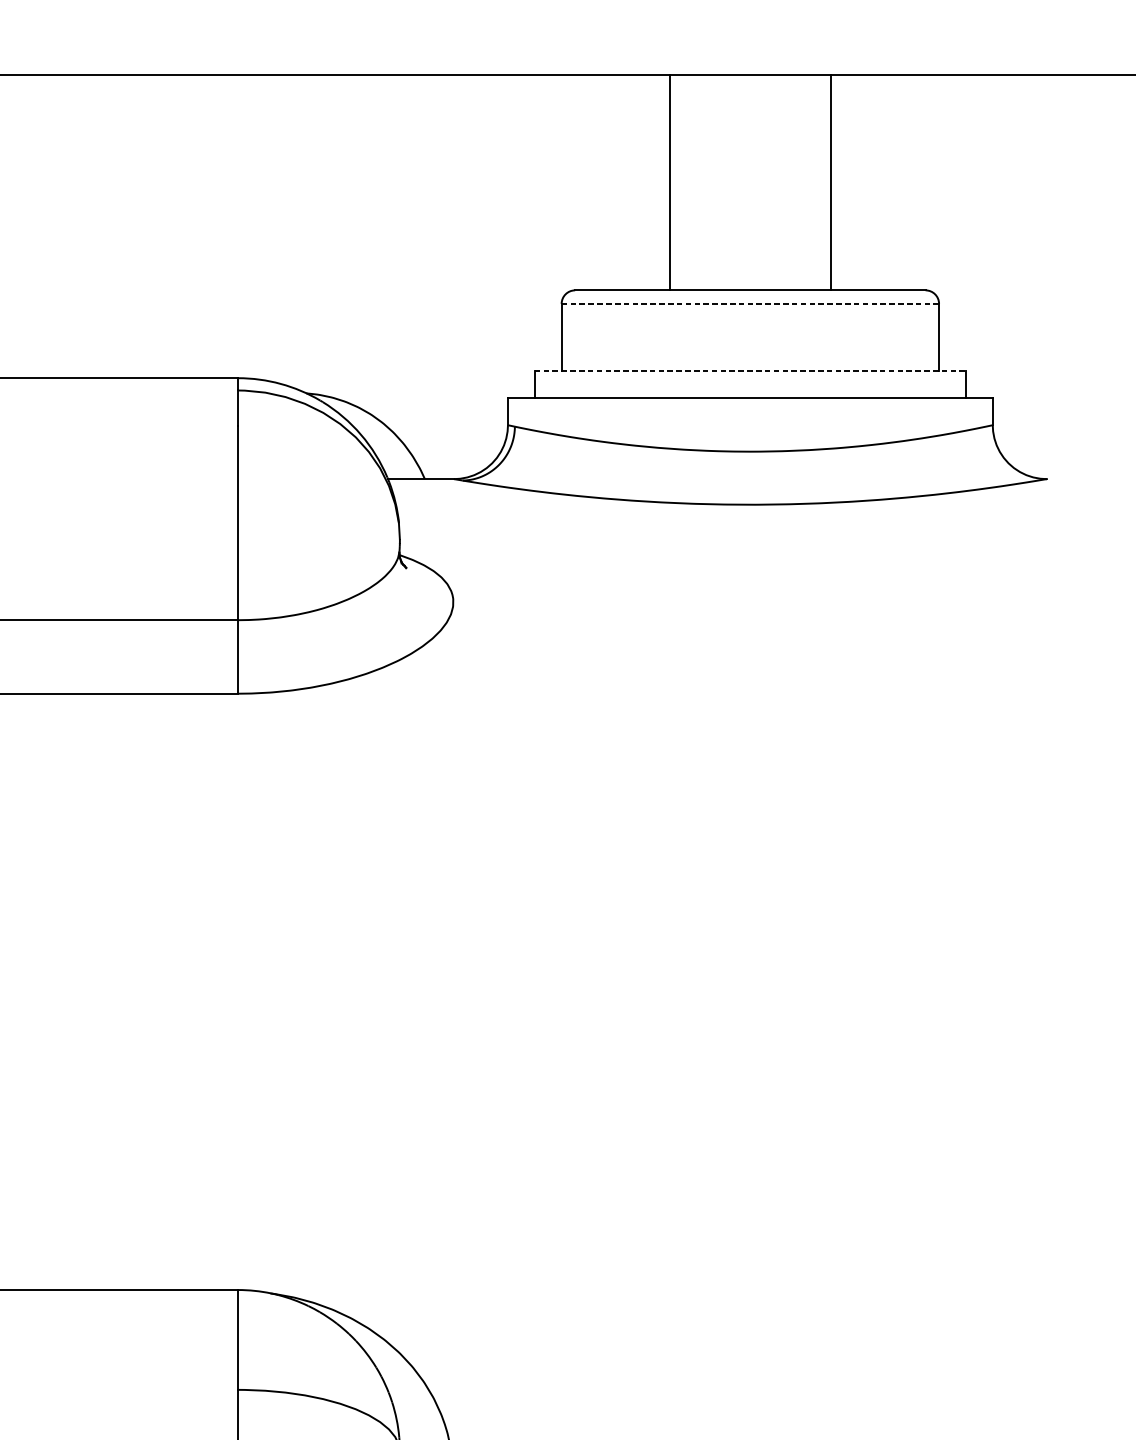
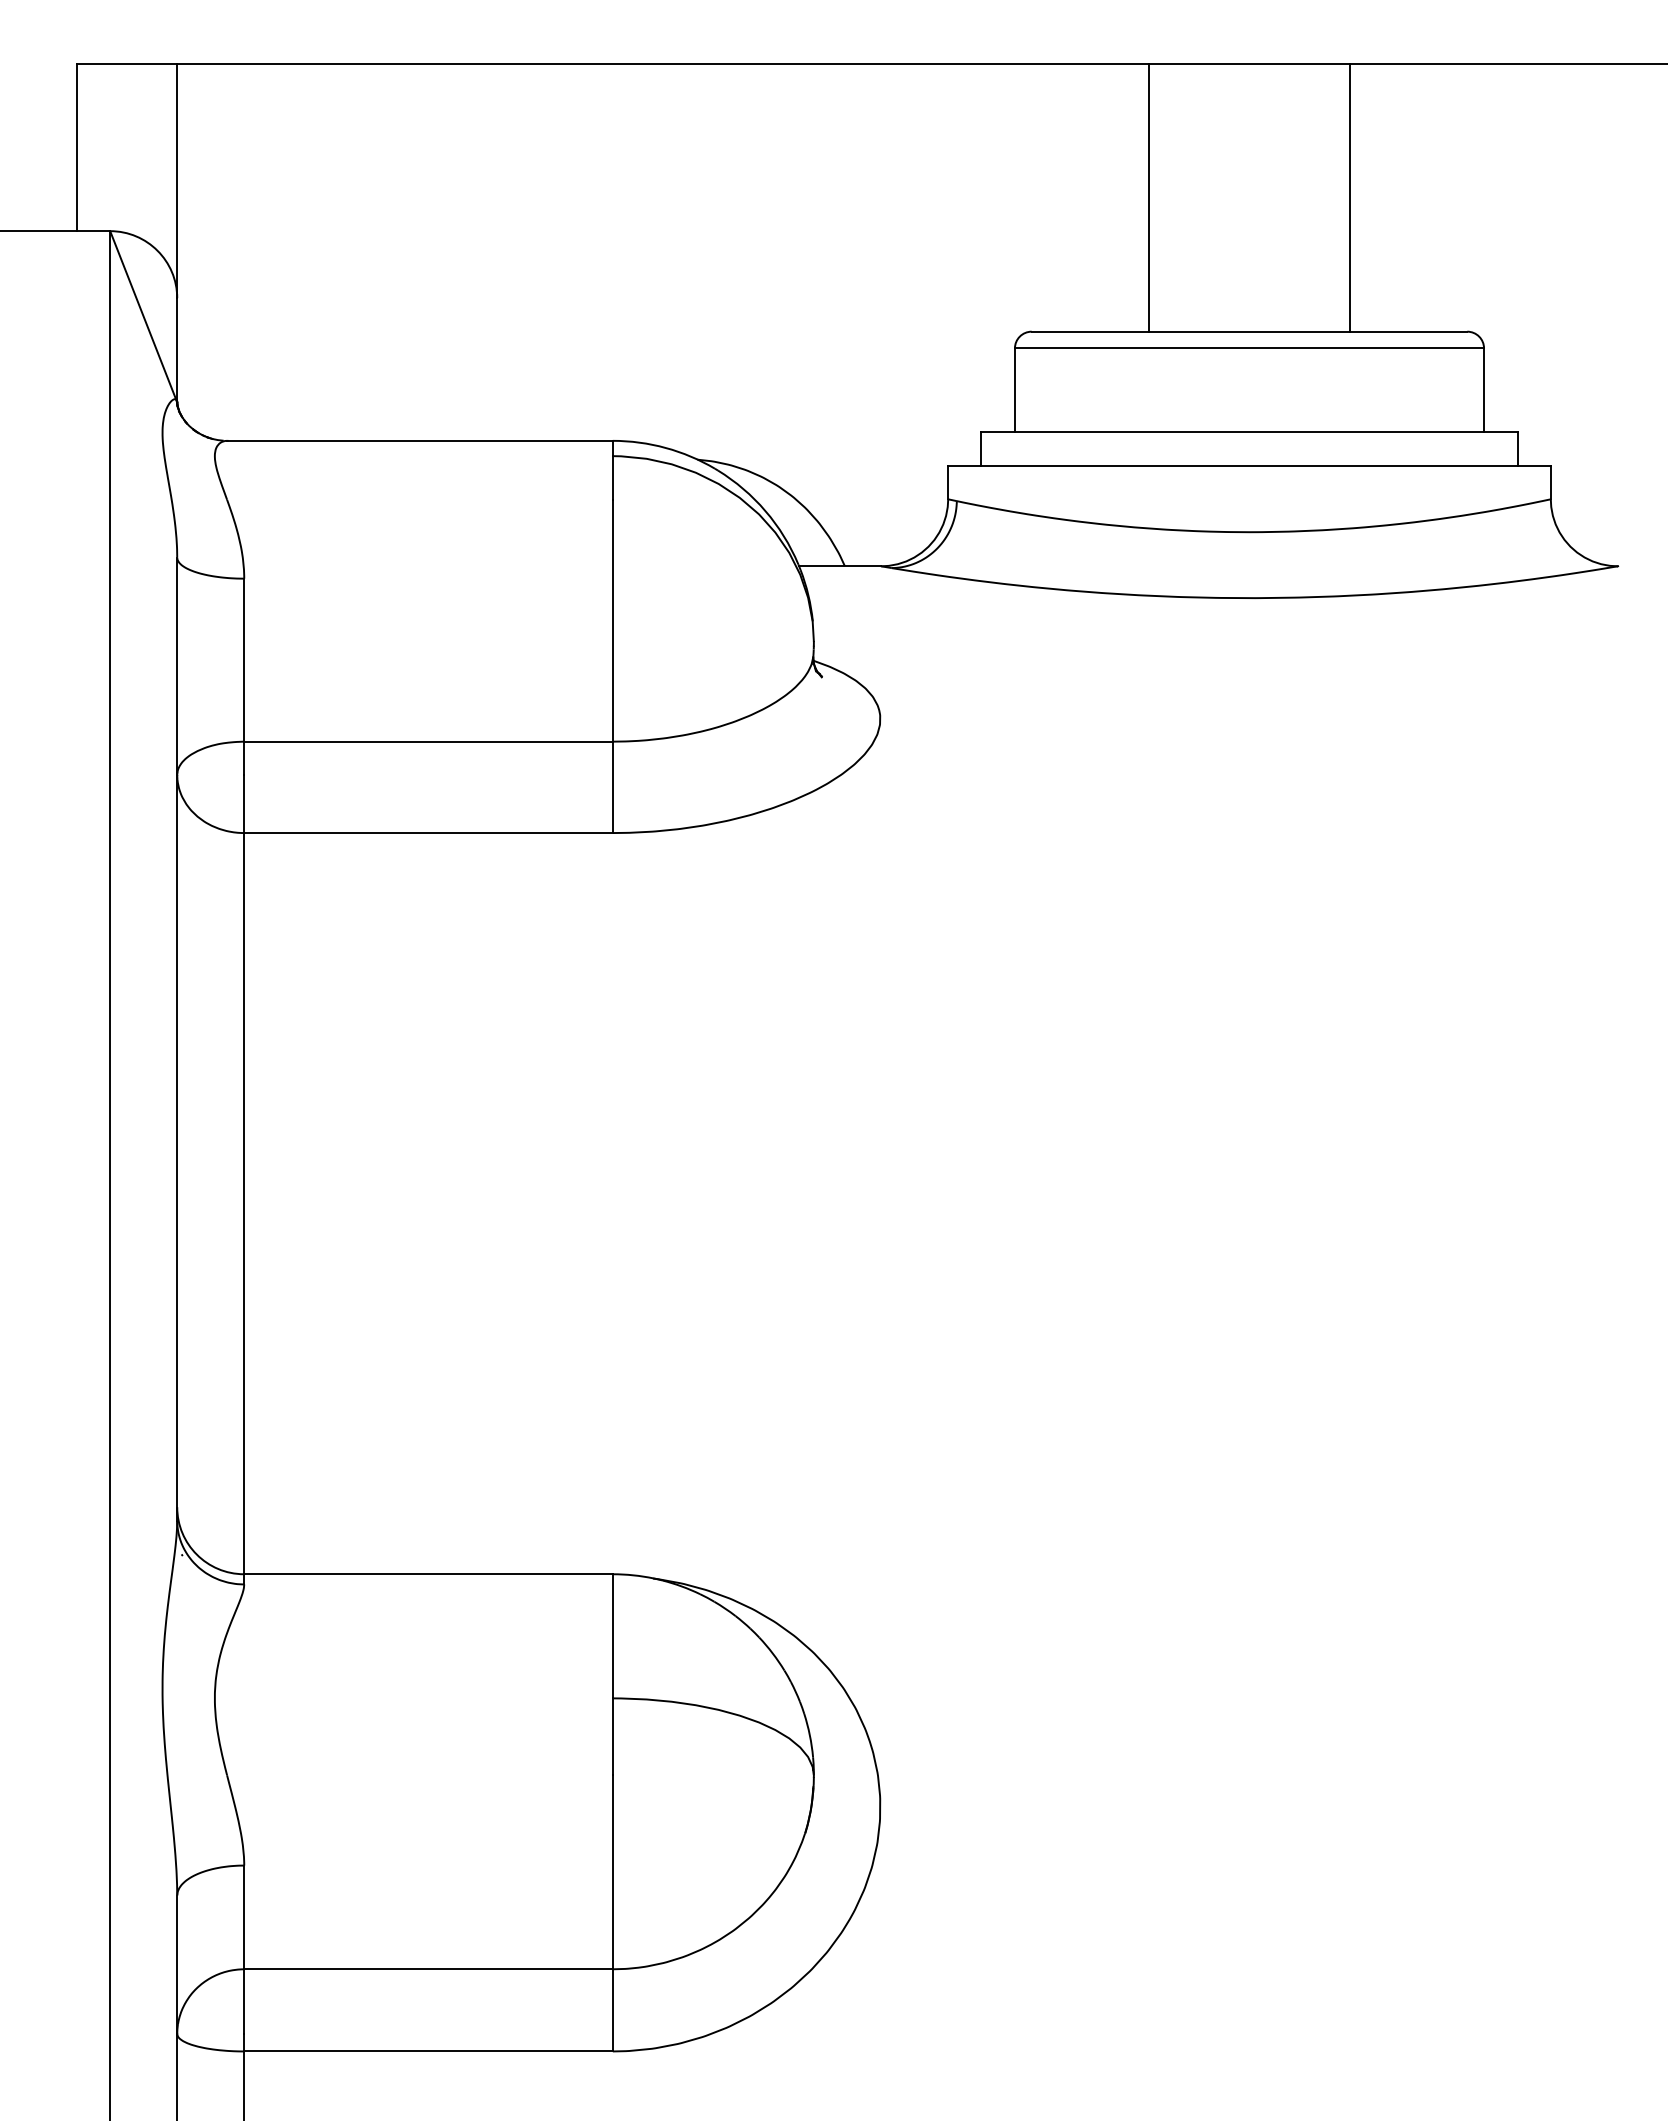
line: (750, 303) -> (1249, 348), dashed -> solid
line: (751, 371) -> (1250, 432), dashed -> solid

